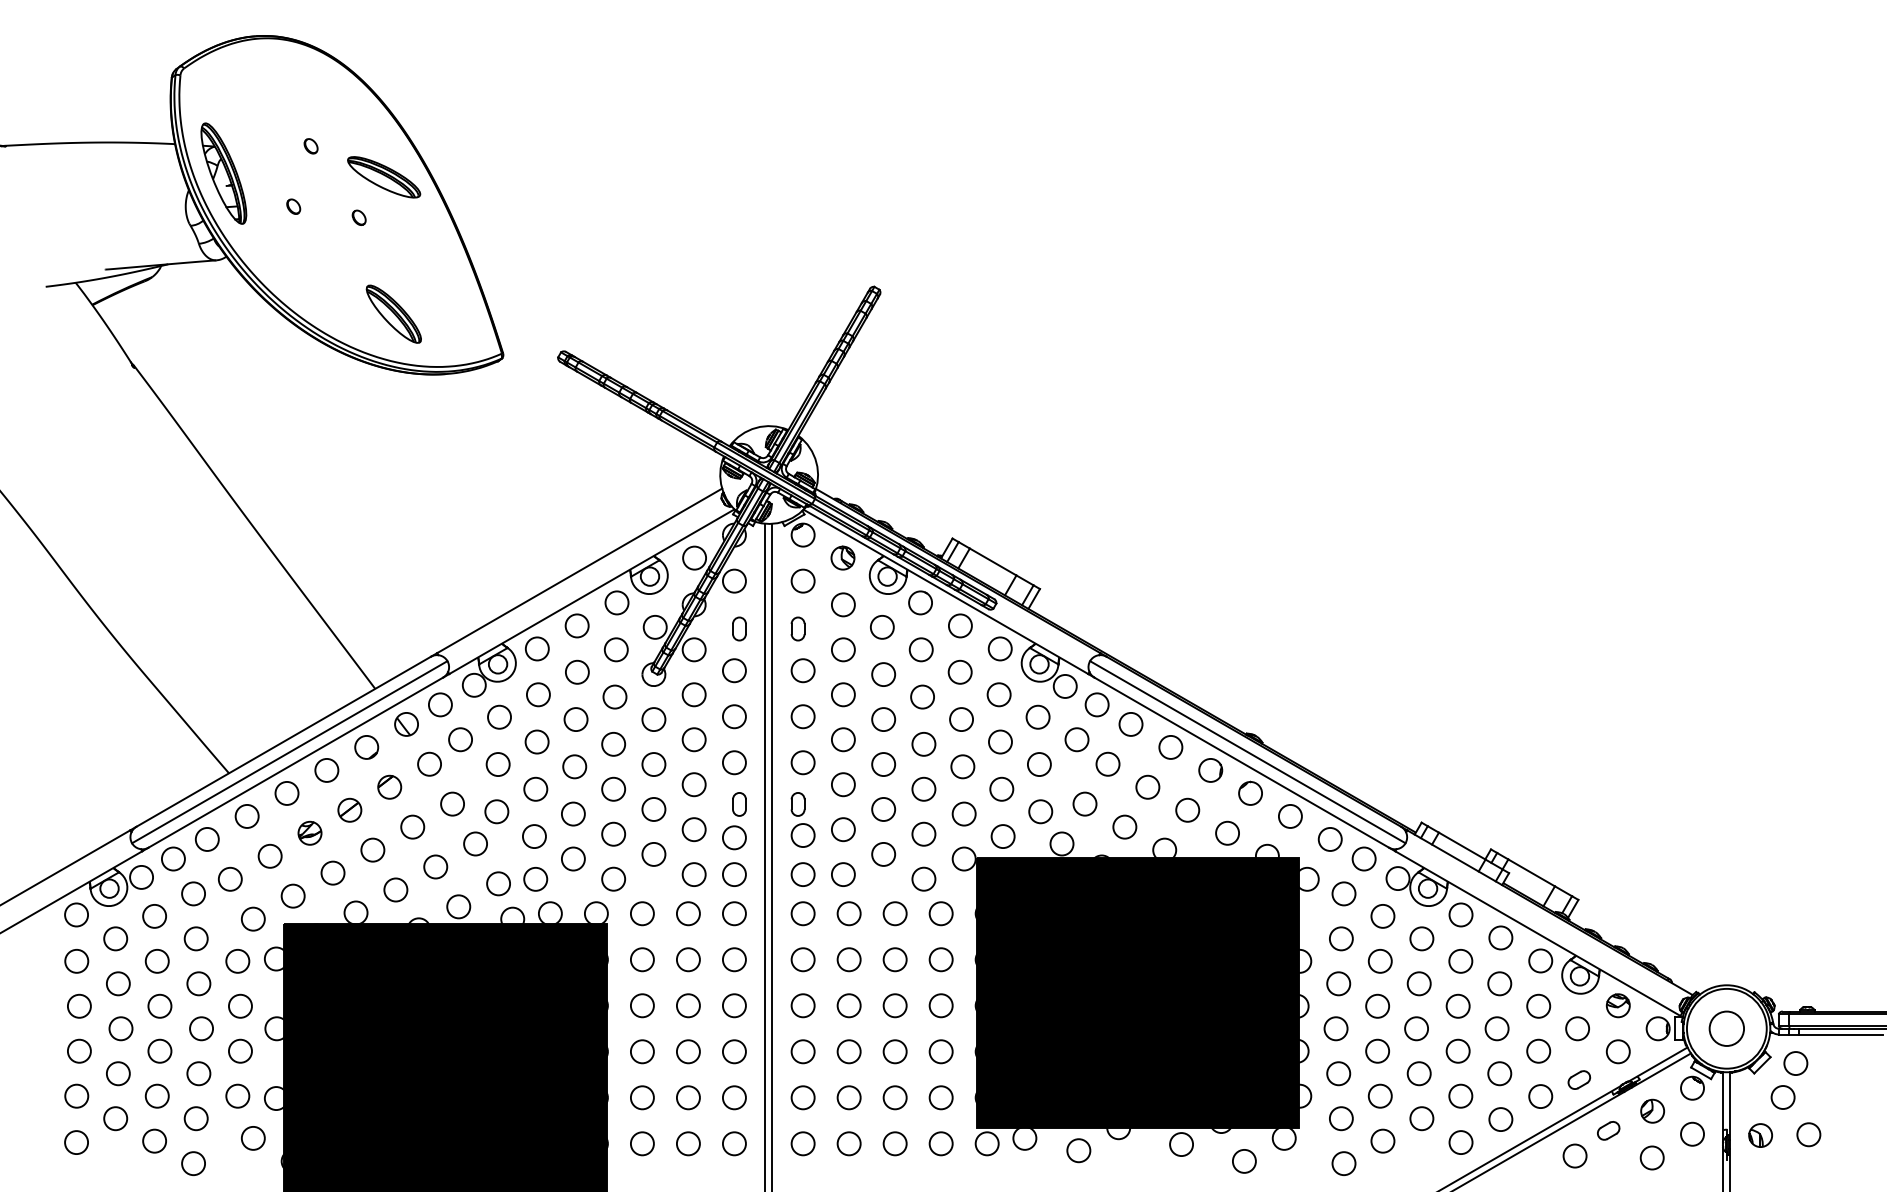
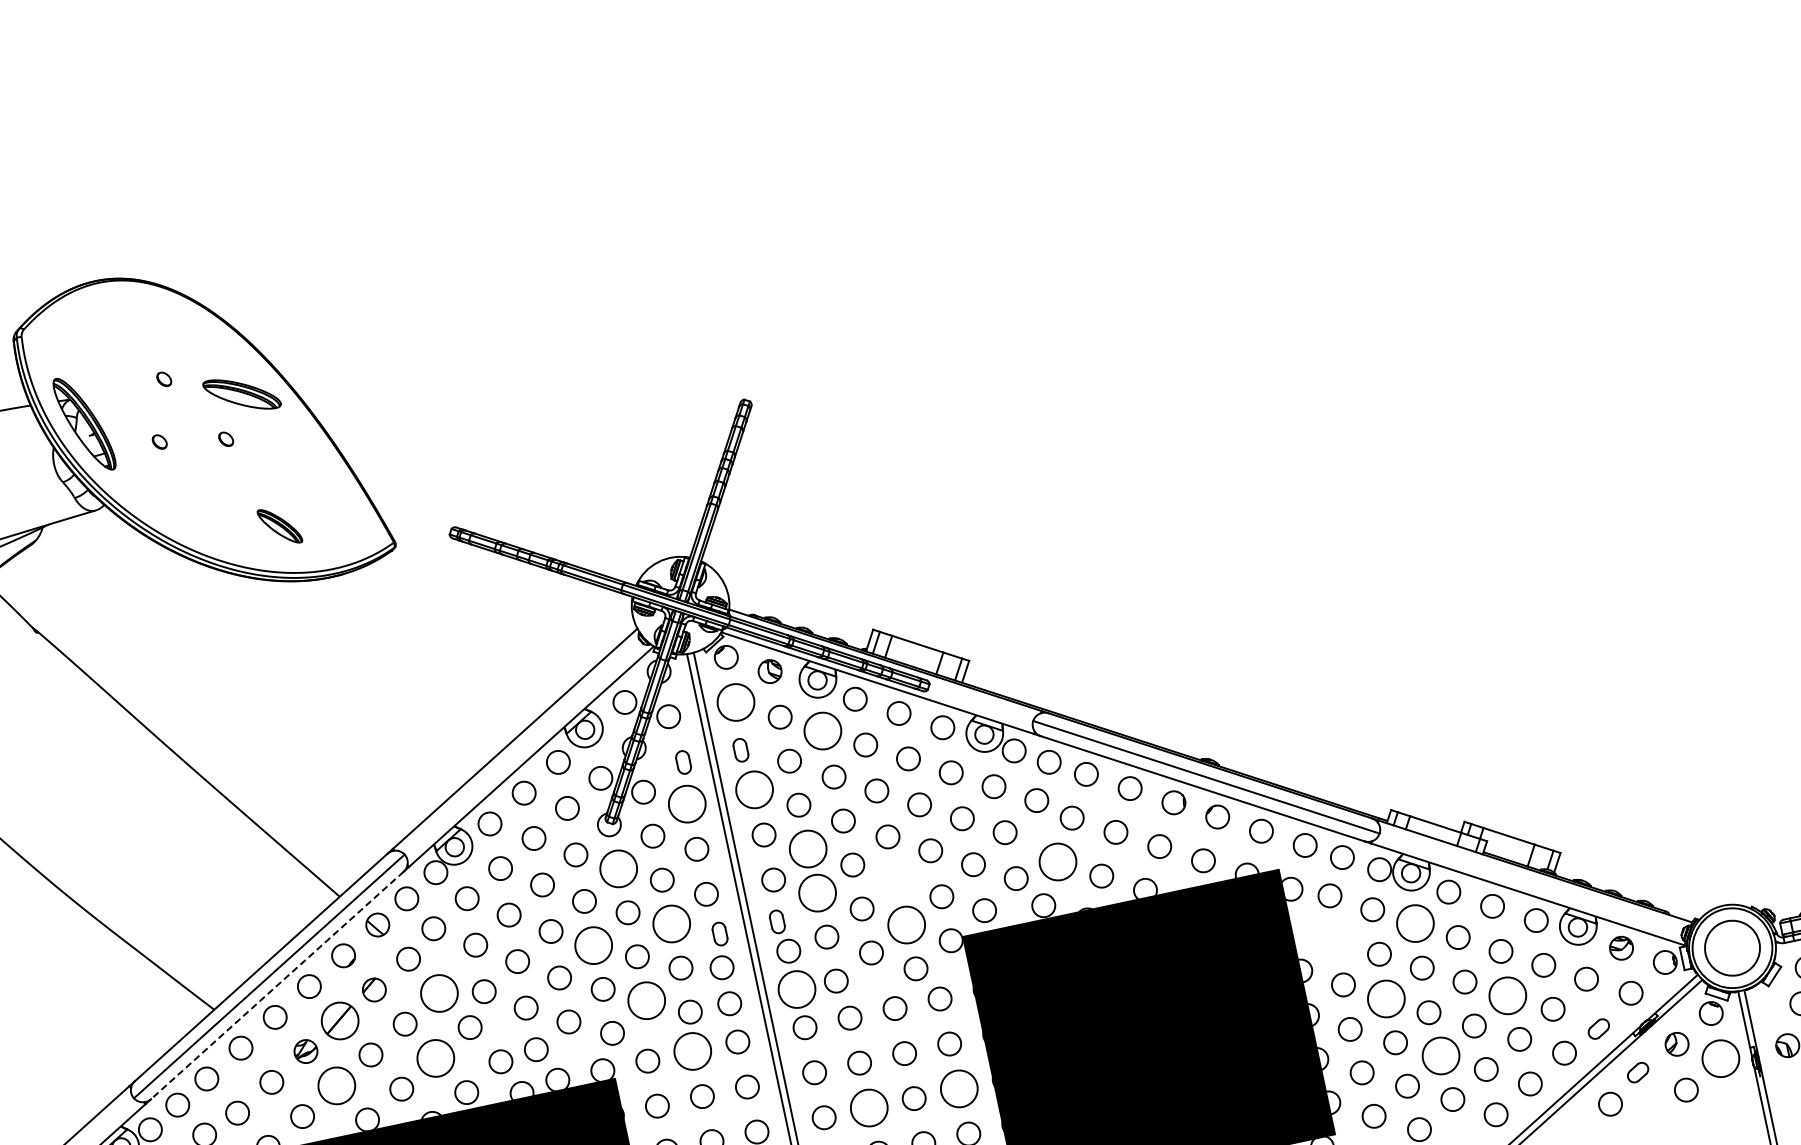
part: (393, 313) -> (279, 525), size x0.7
circle: (802, 580) -> (735, 701), size x1.6
circle: (882, 627) -> (823, 731), size x1.6
circle: (734, 670) -> (687, 804), size x1.6
circle: (802, 670) -> (753, 789), size x1.6
circle: (653, 719) -> (618, 868), size x1.6
circle: (843, 739) -> (808, 848), size x1.6
line: (295, 762) -> (277, 985), solid -> dashed
circle: (693, 784) -> (670, 924), size x1.6
circle: (842, 784) -> (816, 893), size x1.6
circle: (613, 788) -> (593, 944), size x1.6
circle: (923, 788) -> (896, 880), removed
circle: (452, 803) -> (439, 992), size x1.6
circle: (1084, 803) -> (1057, 861), size x1.6
part: (349, 809) -> (339, 1020), size x1.6
circle: (923, 833) -> (906, 924), size x1.6
circle: (653, 854) -> (646, 1000), size x1.6
circle: (435, 866) -> (435, 1057), size x1.6
circle: (332, 872) -> (336, 1085), size x1.6
circle: (802, 874) -> (796, 989), size x1.6
circle: (688, 913) -> (692, 1051), size x1.6
circle: (1341, 938) -> (1336, 940), removed
circle: (1421, 938) -> (1415, 923), size x1.6
circle: (848, 1005) -> (868, 1108), size x1.6
circle: (940, 1005) -> (958, 1088), size x1.6
circle: (1377, 1005) -> (1385, 998), size x1.6
circle: (1496, 1028) -> (1507, 995), size x1.6
circle: (1726, 1028) -> (1732, 948), size x1.6
circle: (1418, 1073) -> (1440, 1056), size x1.6
circle: (1692, 1133) -> (1720, 1057), size x1.6

